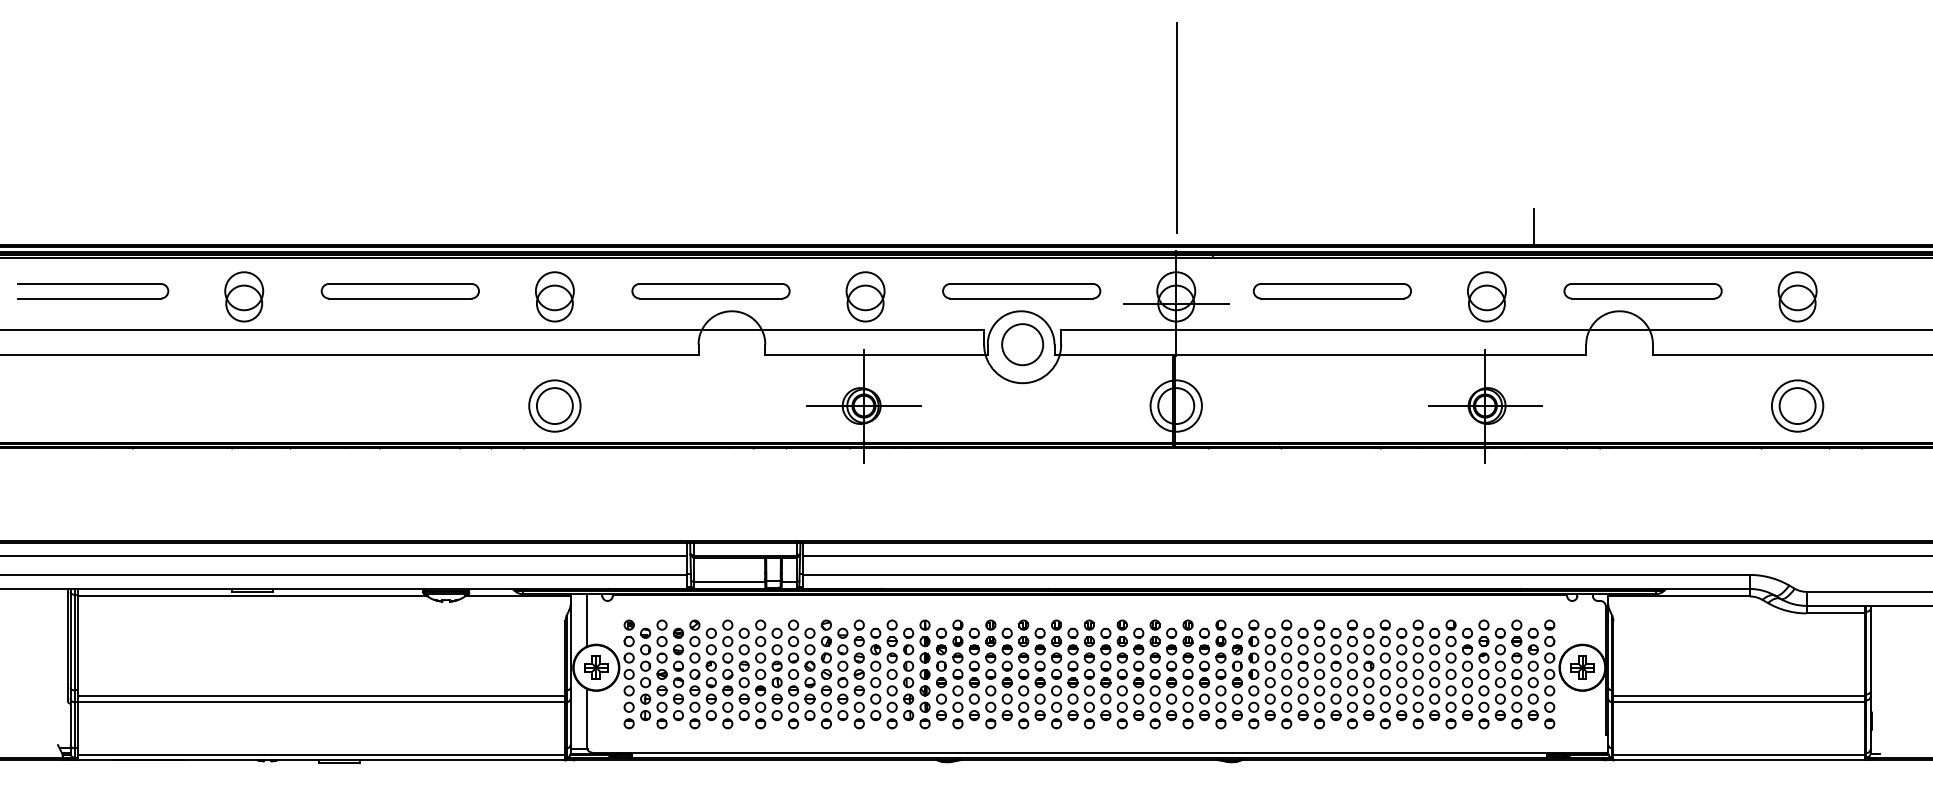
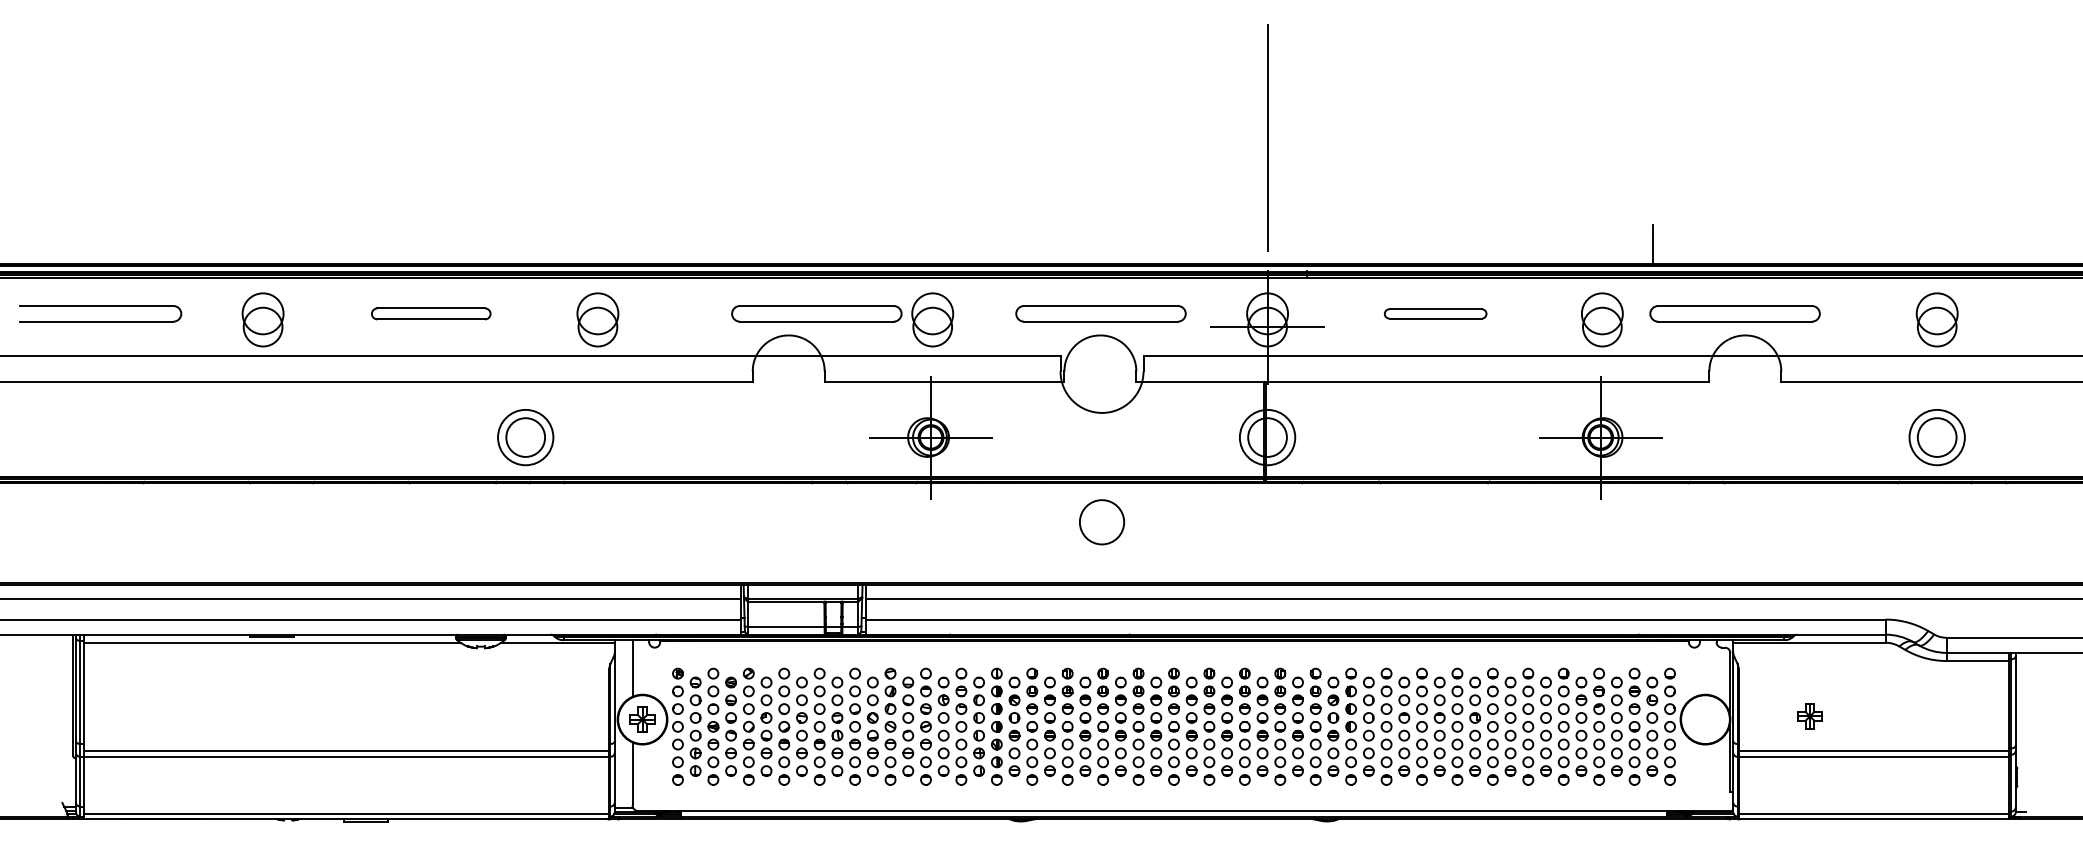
part: (399, 291) -> (430, 314), size x0.7
part: (710, 291) -> (816, 314), moved
part: (1331, 291) -> (1434, 314), size x0.6
part: (1642, 291) -> (1734, 314), moved
circle: (1022, 344) -> (1101, 522), moved
part: (554, 405) -> (525, 436), moved
part: (1582, 667) -> (1809, 716), moved

